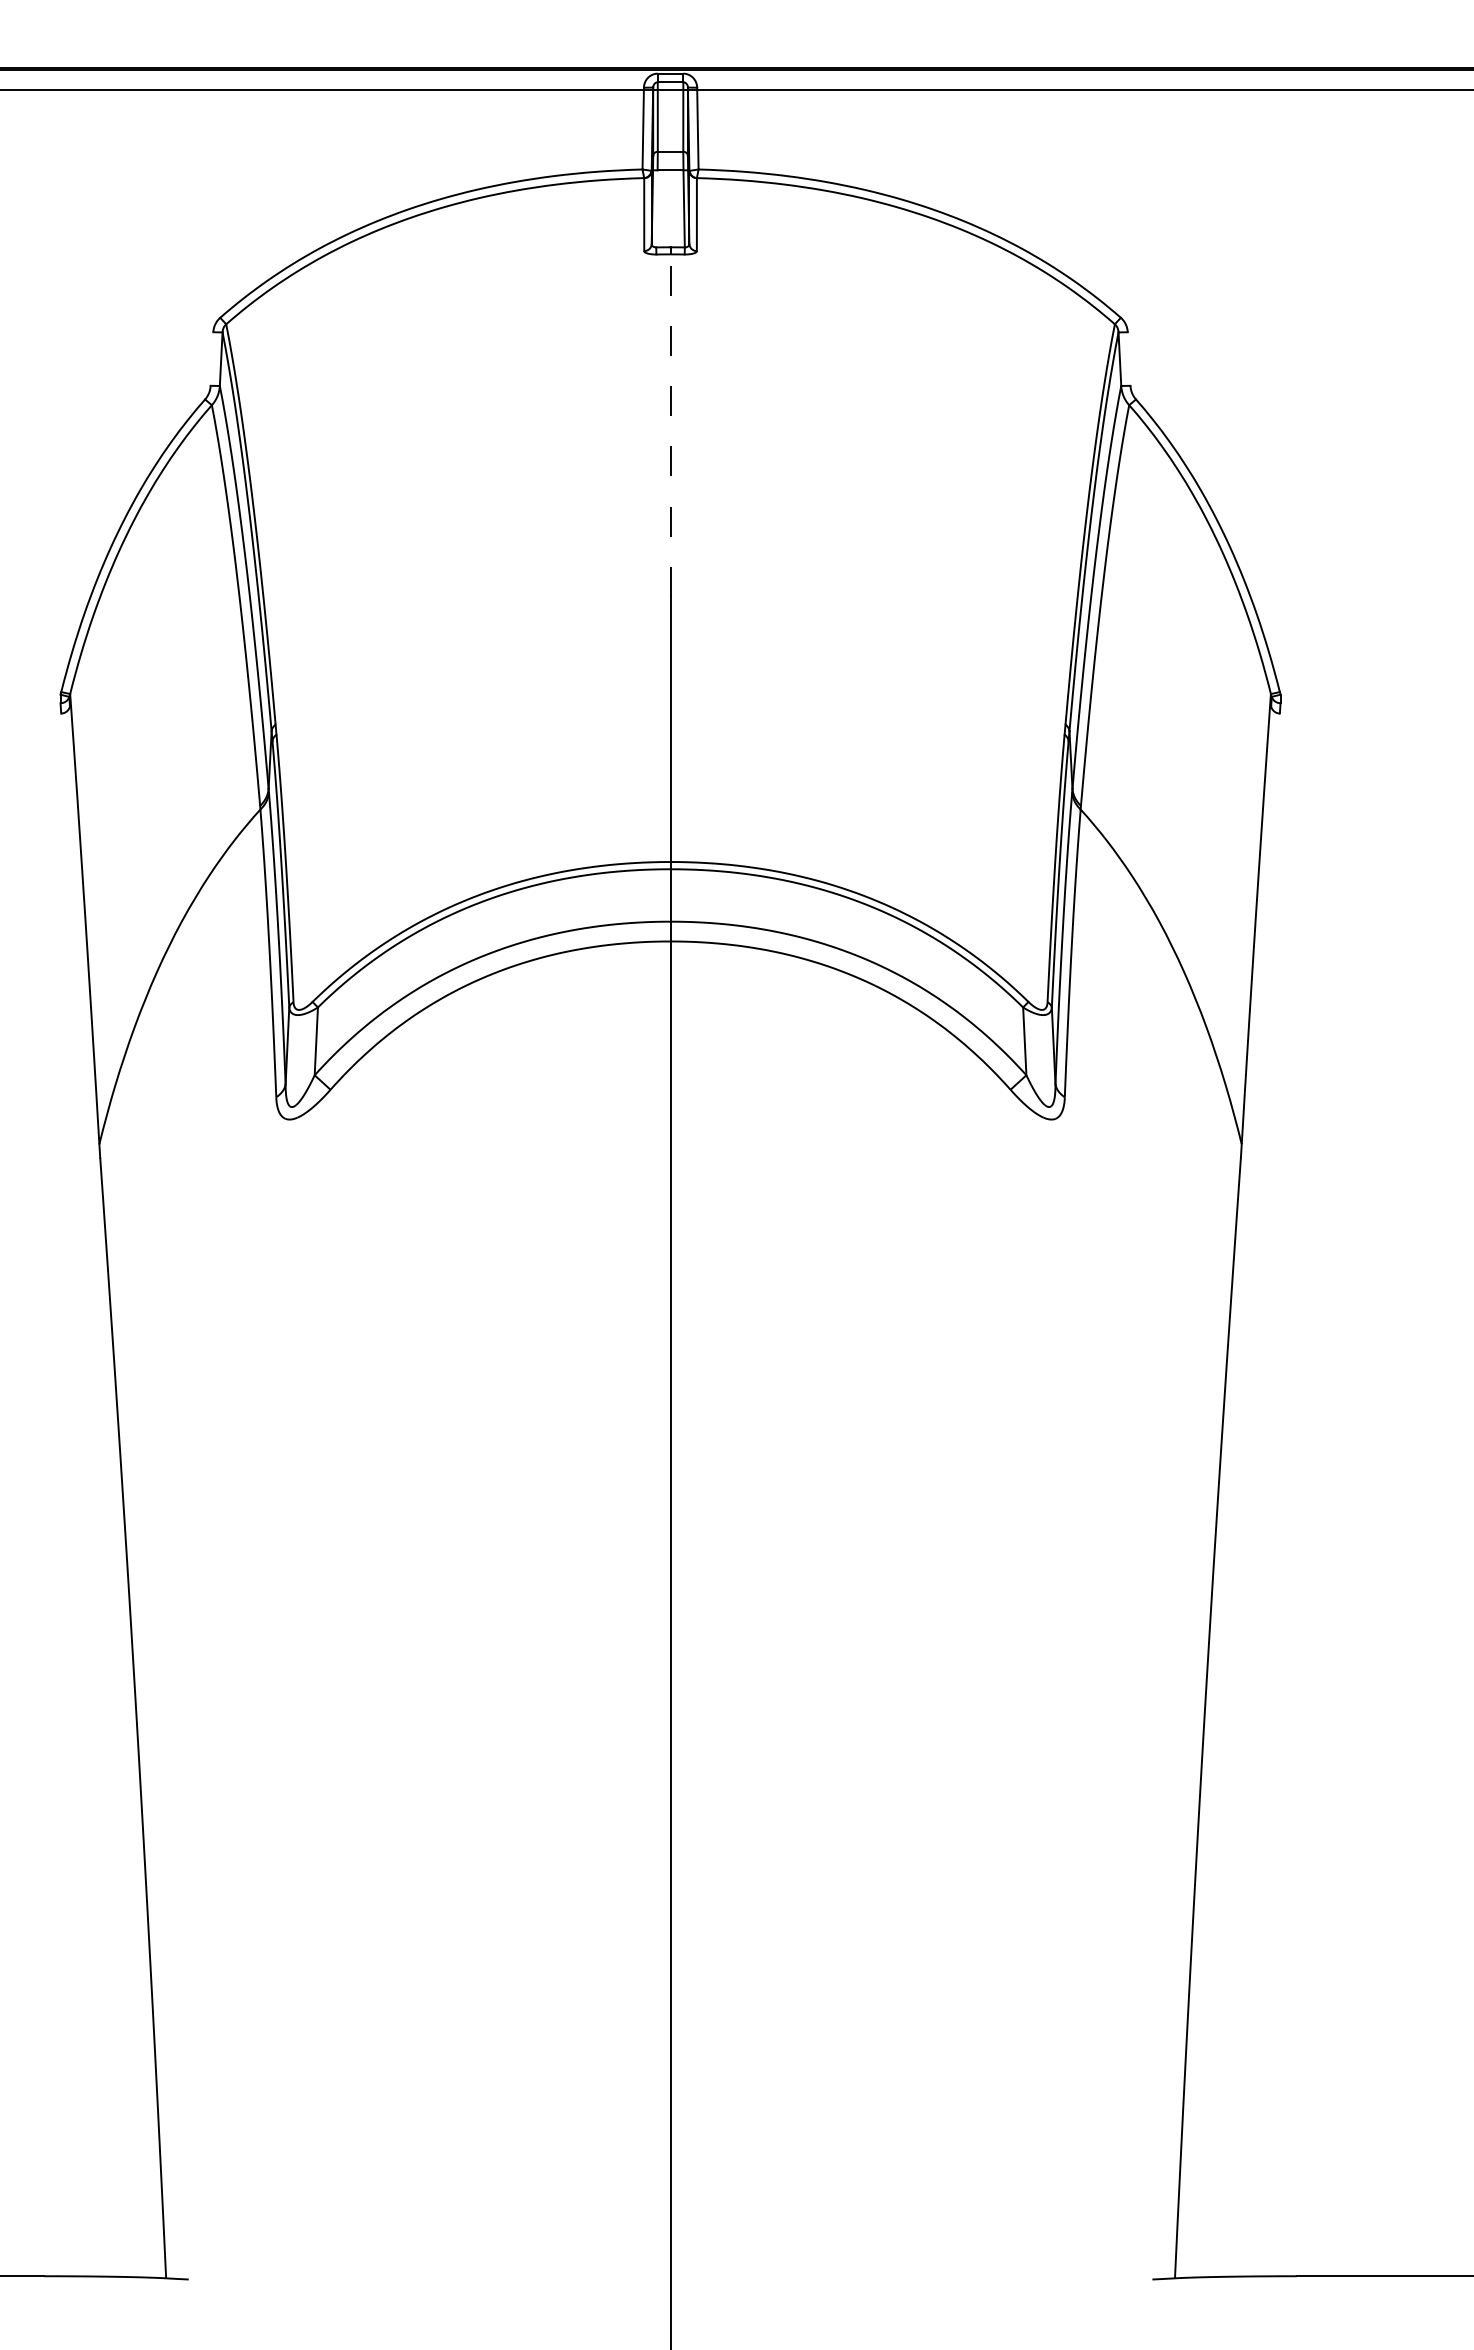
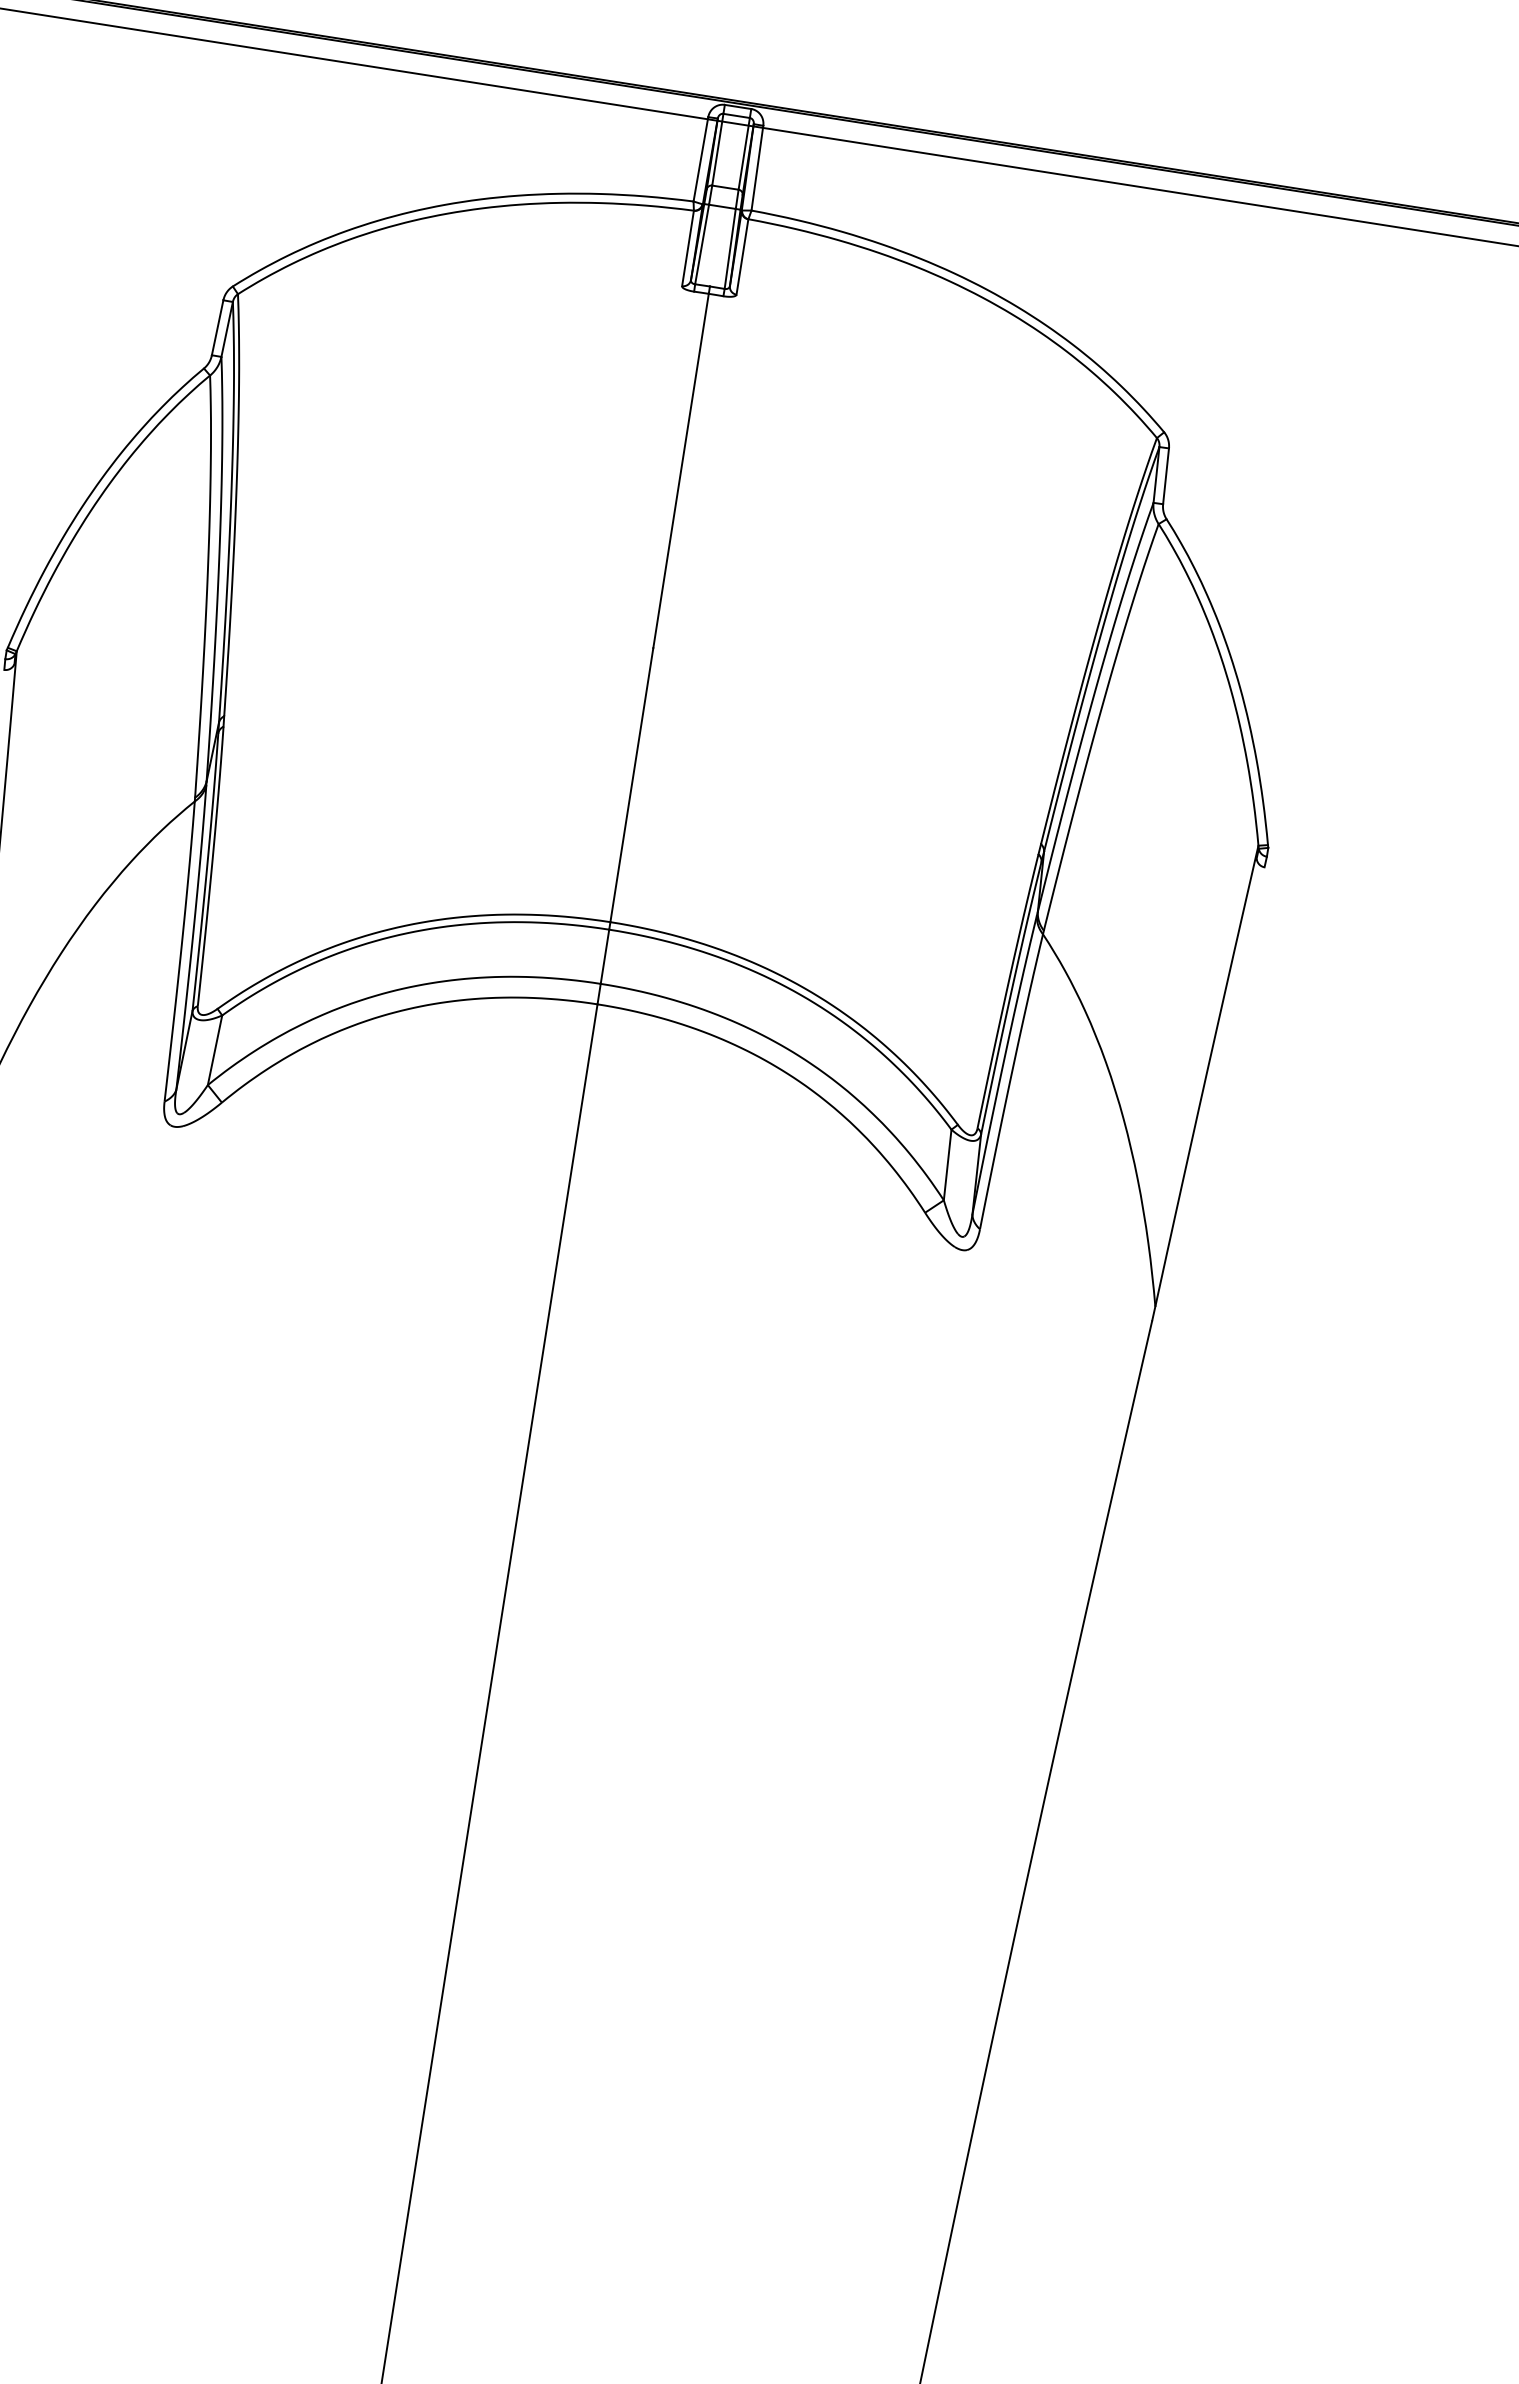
line: (656, 208) -> (701, 244), added
line: (211, 358) -> (217, 327), added
line: (1128, 358) -> (1165, 475), added
line: (670, 425) -> (681, 470), dashed -> solid

